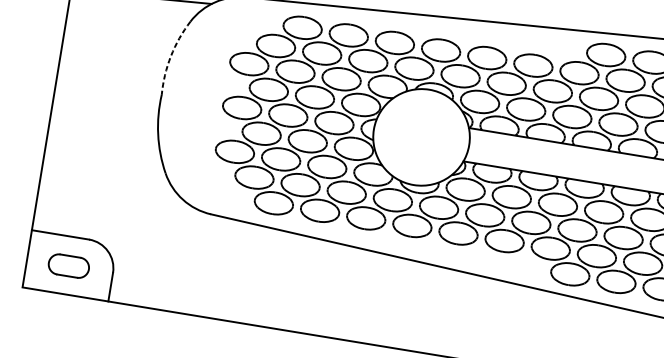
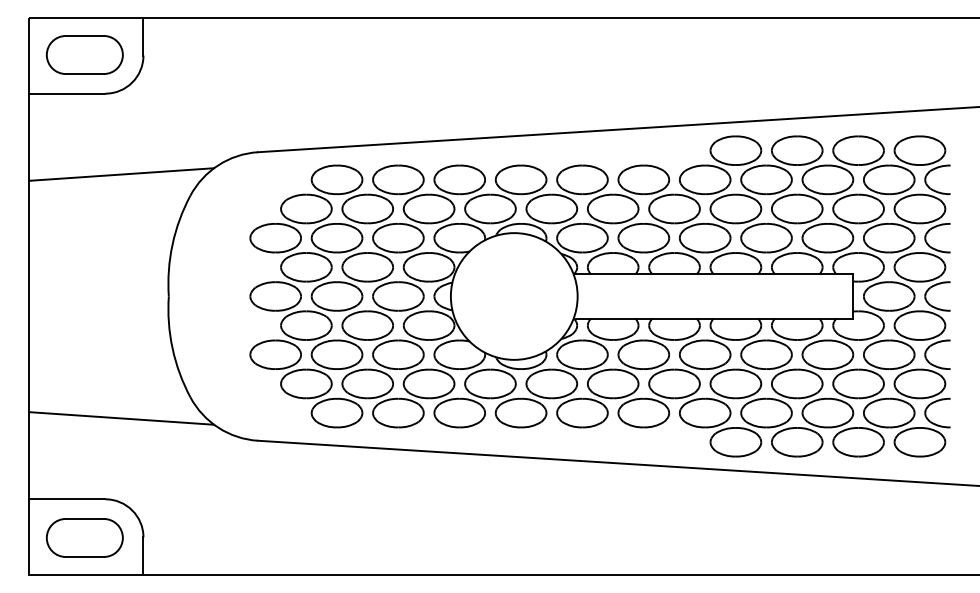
arc: (170, 56) -> (172, 244), dashed -> solid
line: (111, 180) -> (121, 418), added
part: (68, 265) -> (84, 537), size x1.43

